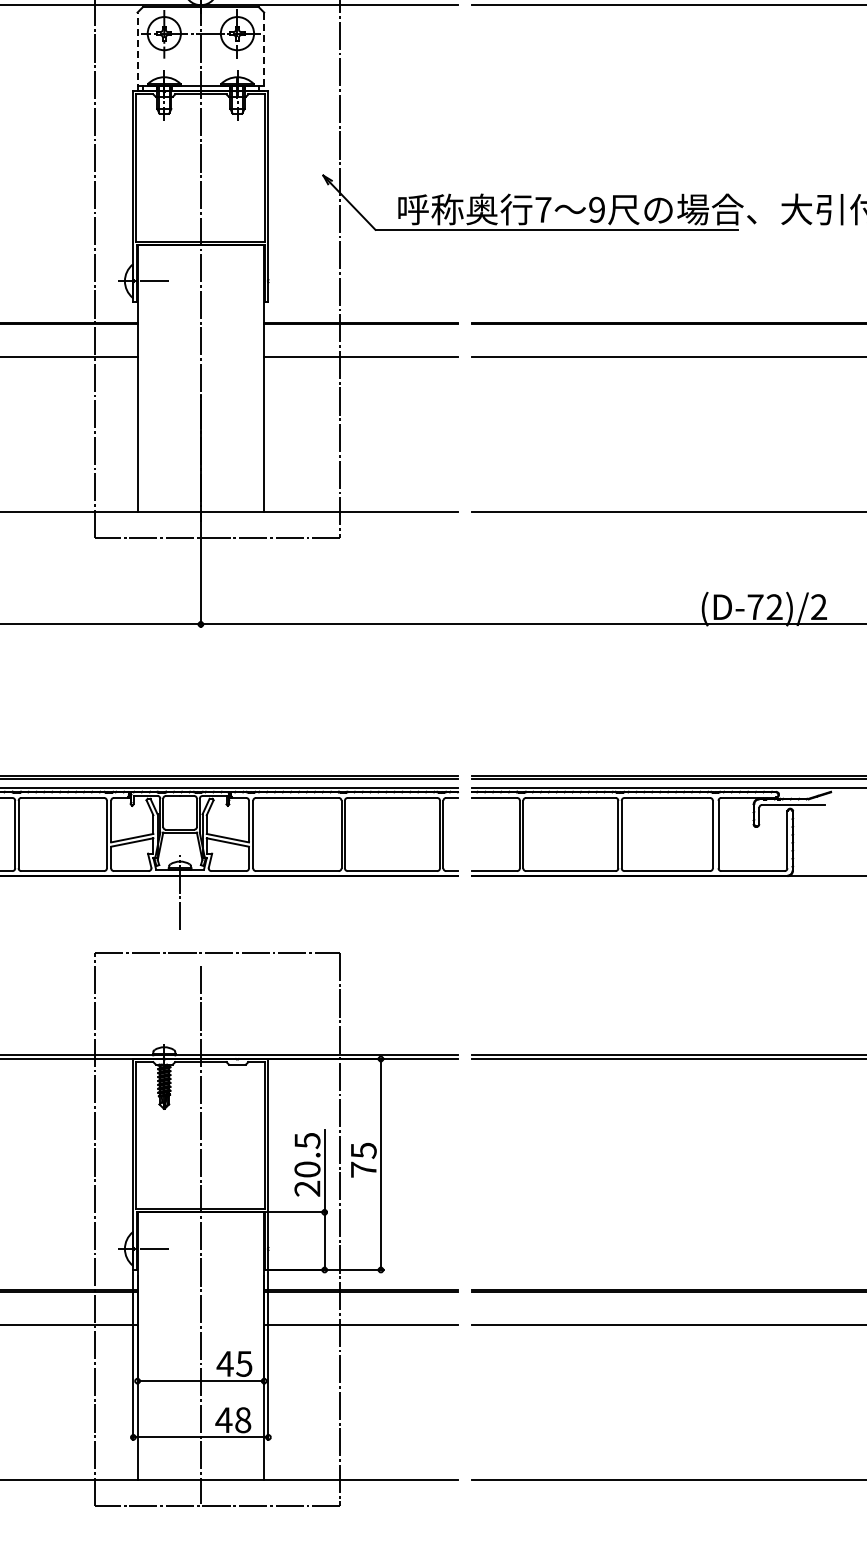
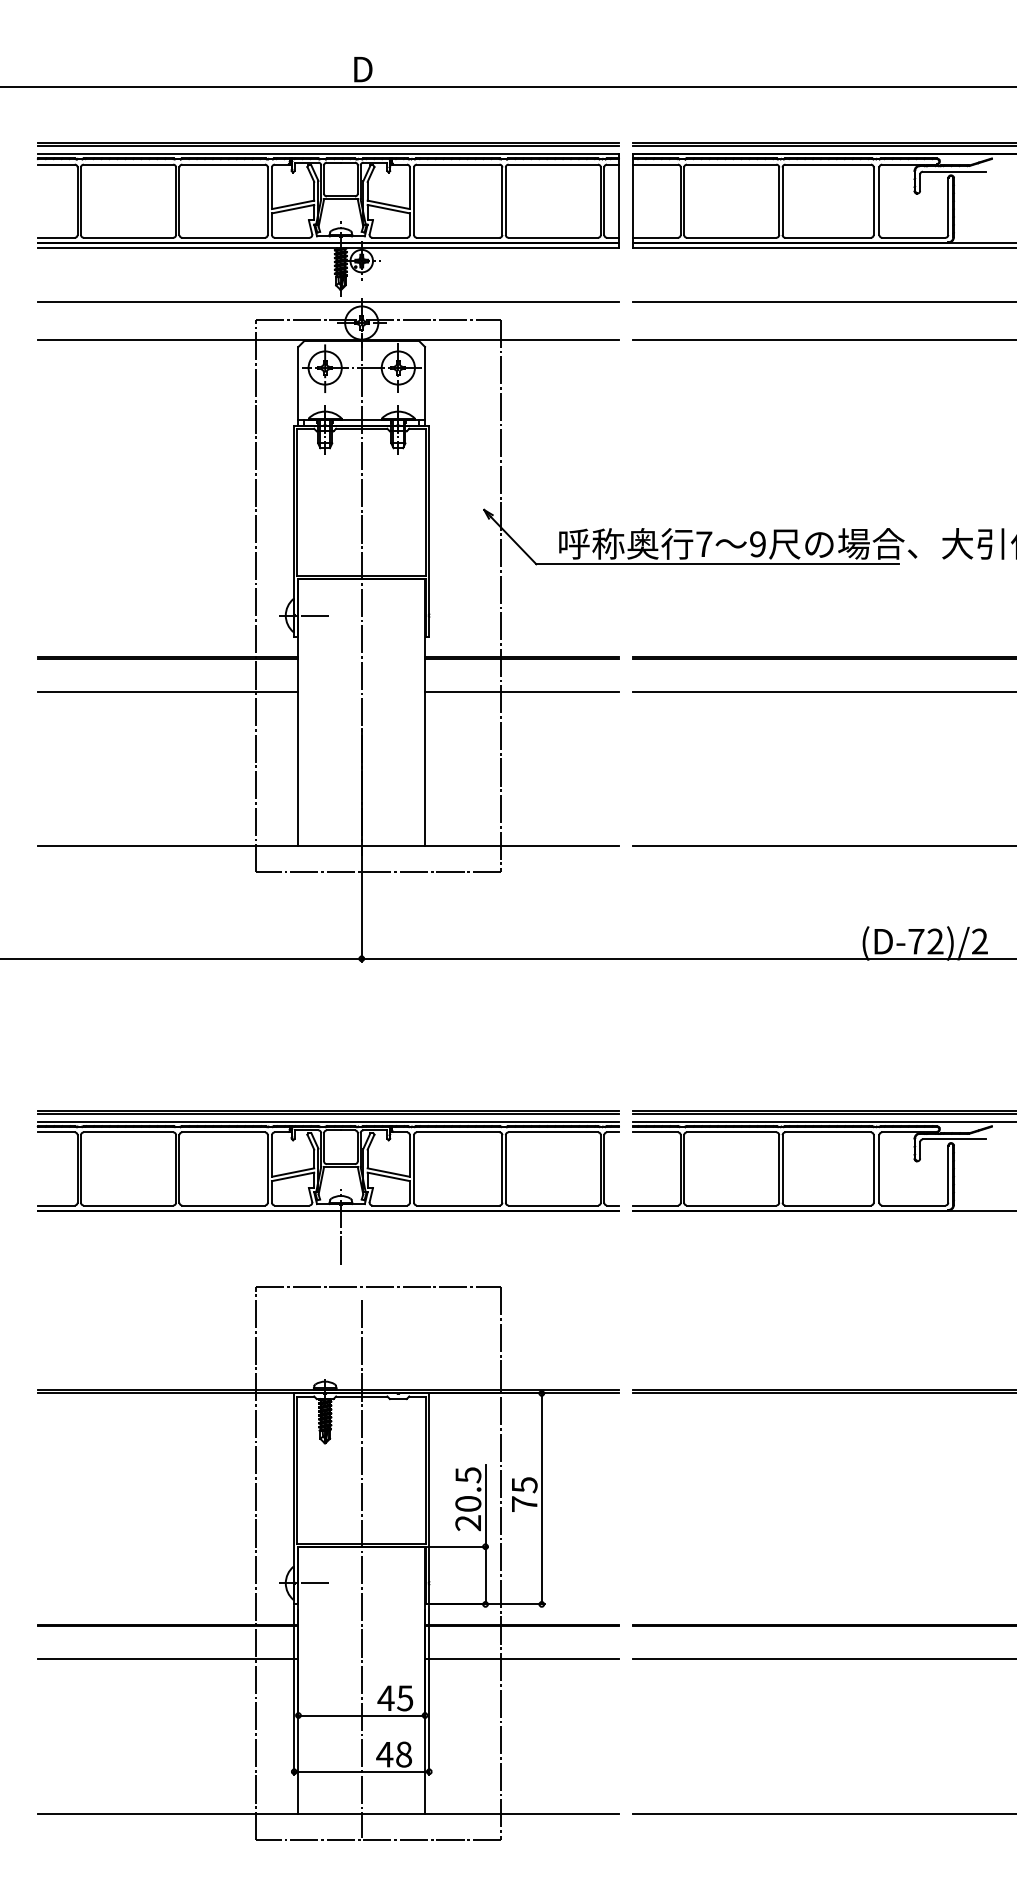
line: (137, 51) -> (298, 385), dashed -> solid
line: (264, 52) -> (425, 386), dashed -> solid

